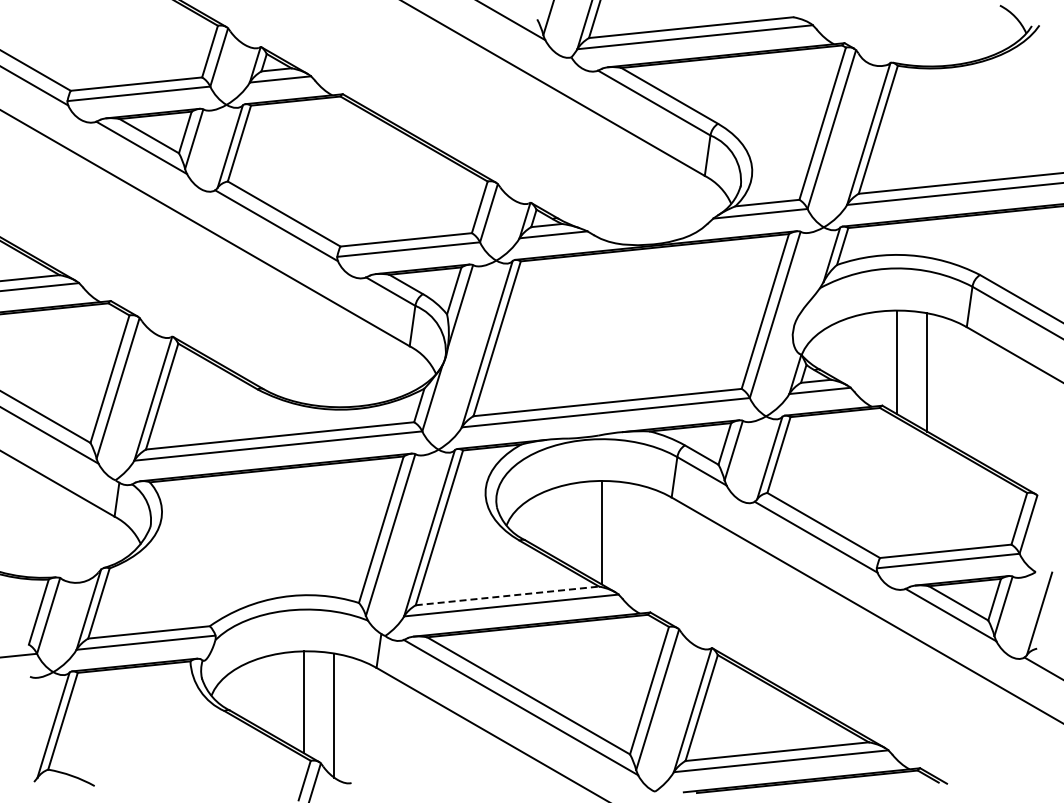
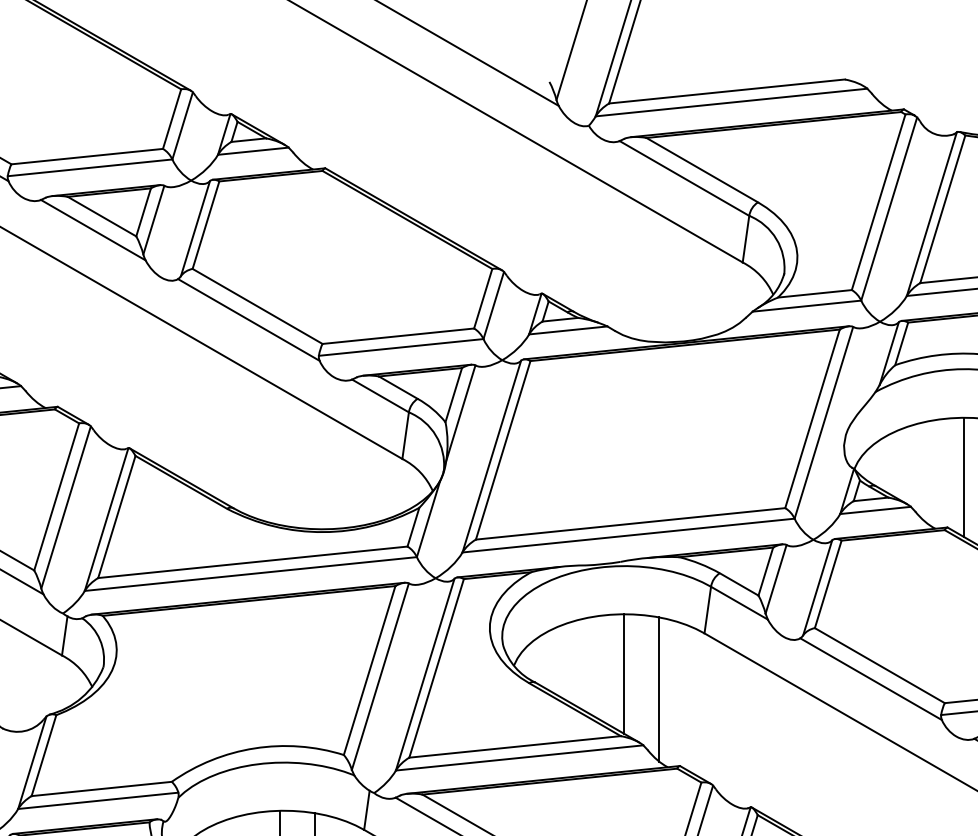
line: (632, 545) -> (659, 688), added
line: (507, 595) -> (515, 746), dashed -> solid

